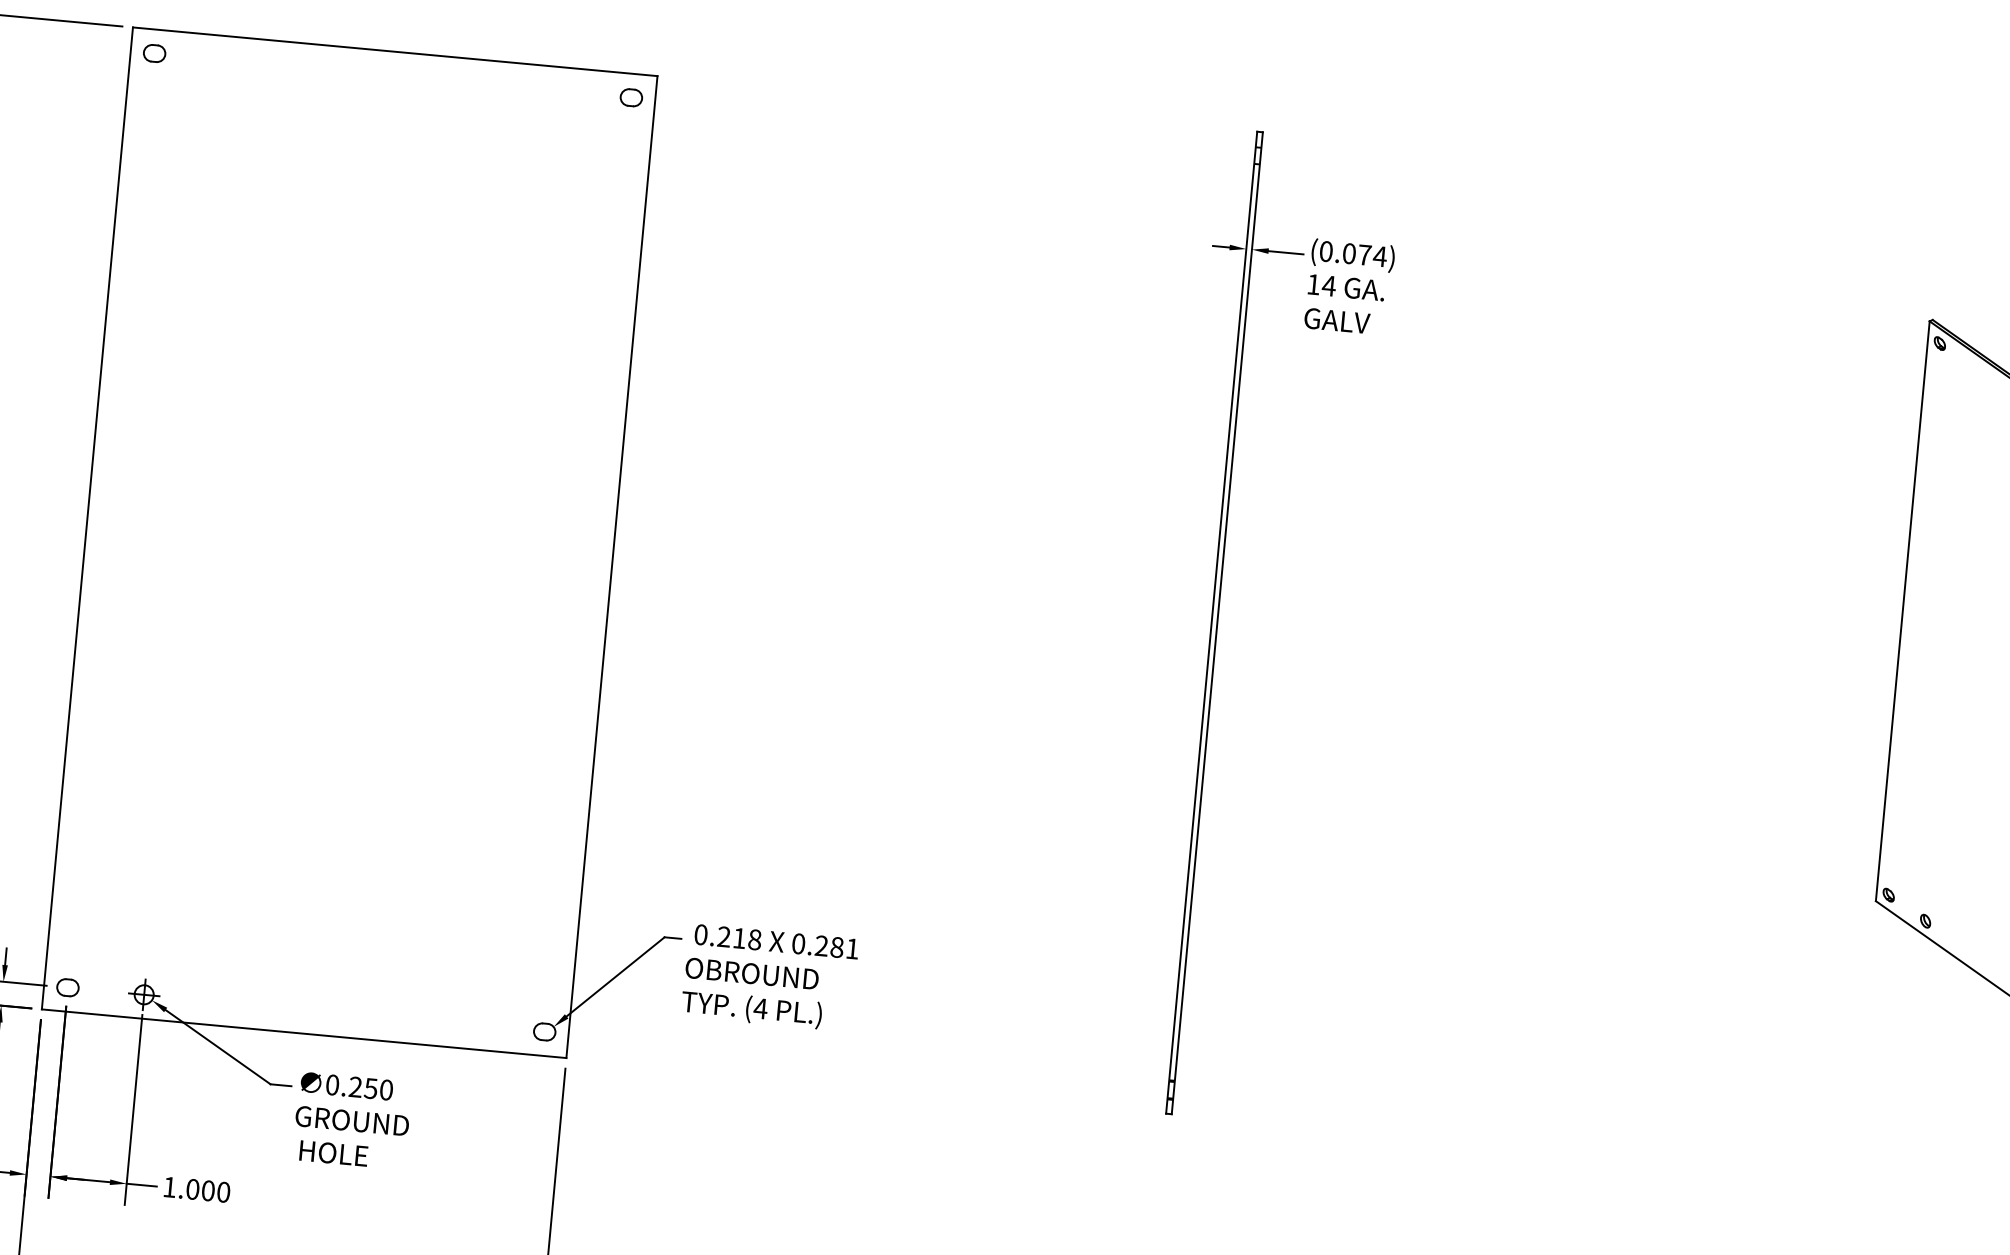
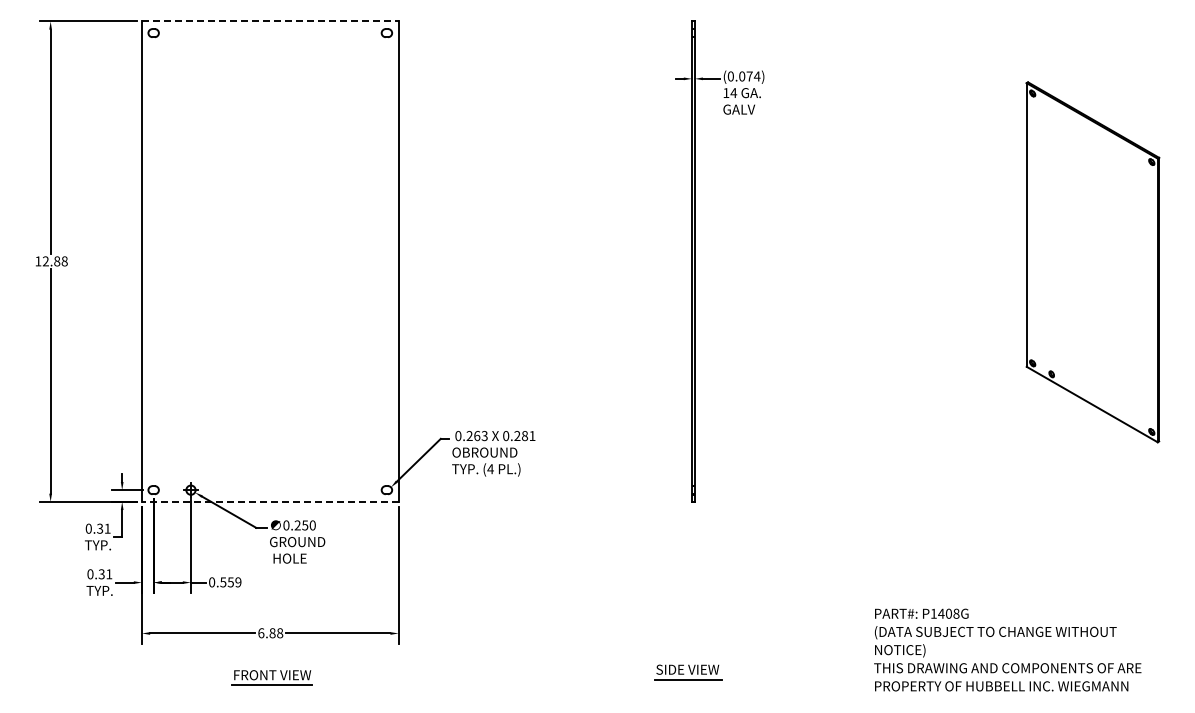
line: (395, 51) -> (270, 21), solid -> dashed
text: (746, 940) -> (480, 436), 0.218 -> 0.263
line: (302, 1032) -> (269, 501), solid -> dashed
text: (197, 1190) -> (225, 582), 1.000 -> 0.559

